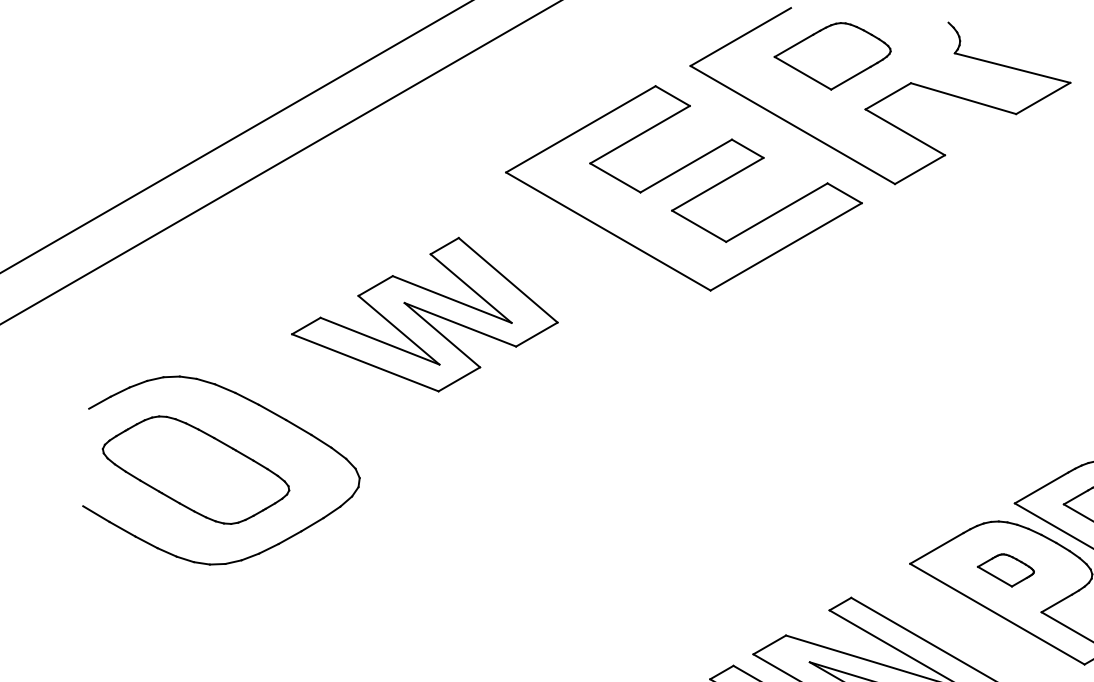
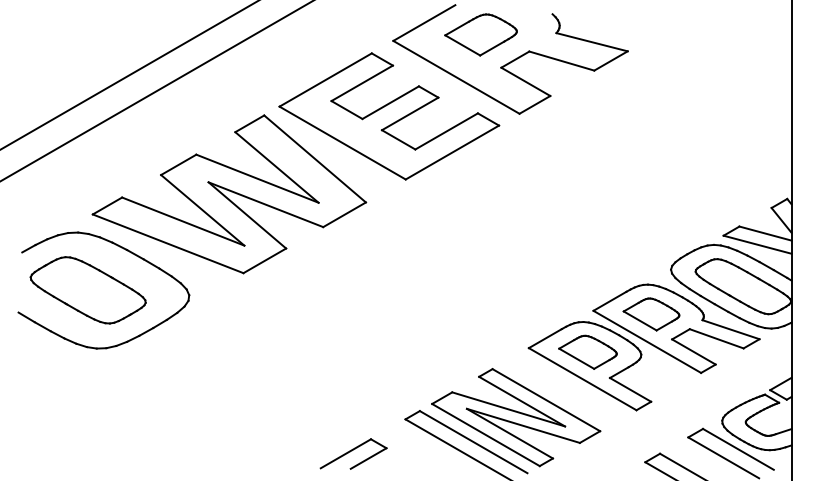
part: (424, 314) -> (229, 194), size x1.67
part: (1005, 569) -> (587, 351), size x1.67

